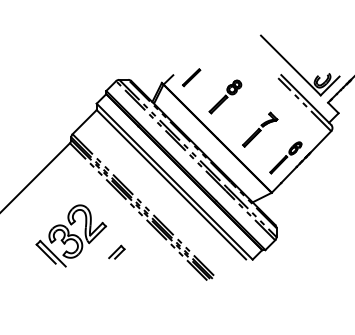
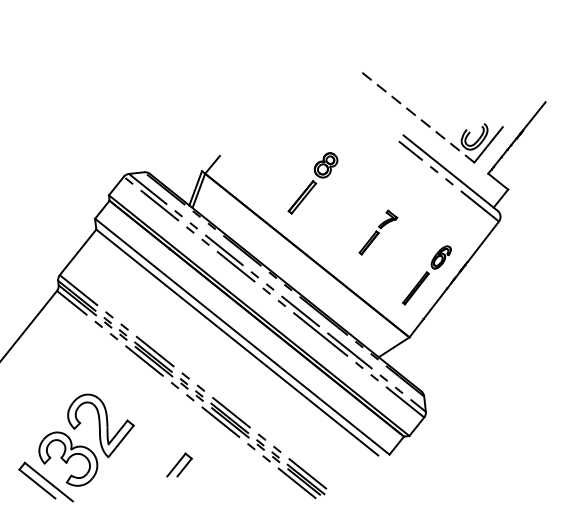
line: (290, 65) -> (417, 117), solid -> dashed
line: (191, 77) -> (251, 156), removed
part: (260, 129) -> (378, 231), size x0.7
part: (116, 251) -> (178, 463), moved

